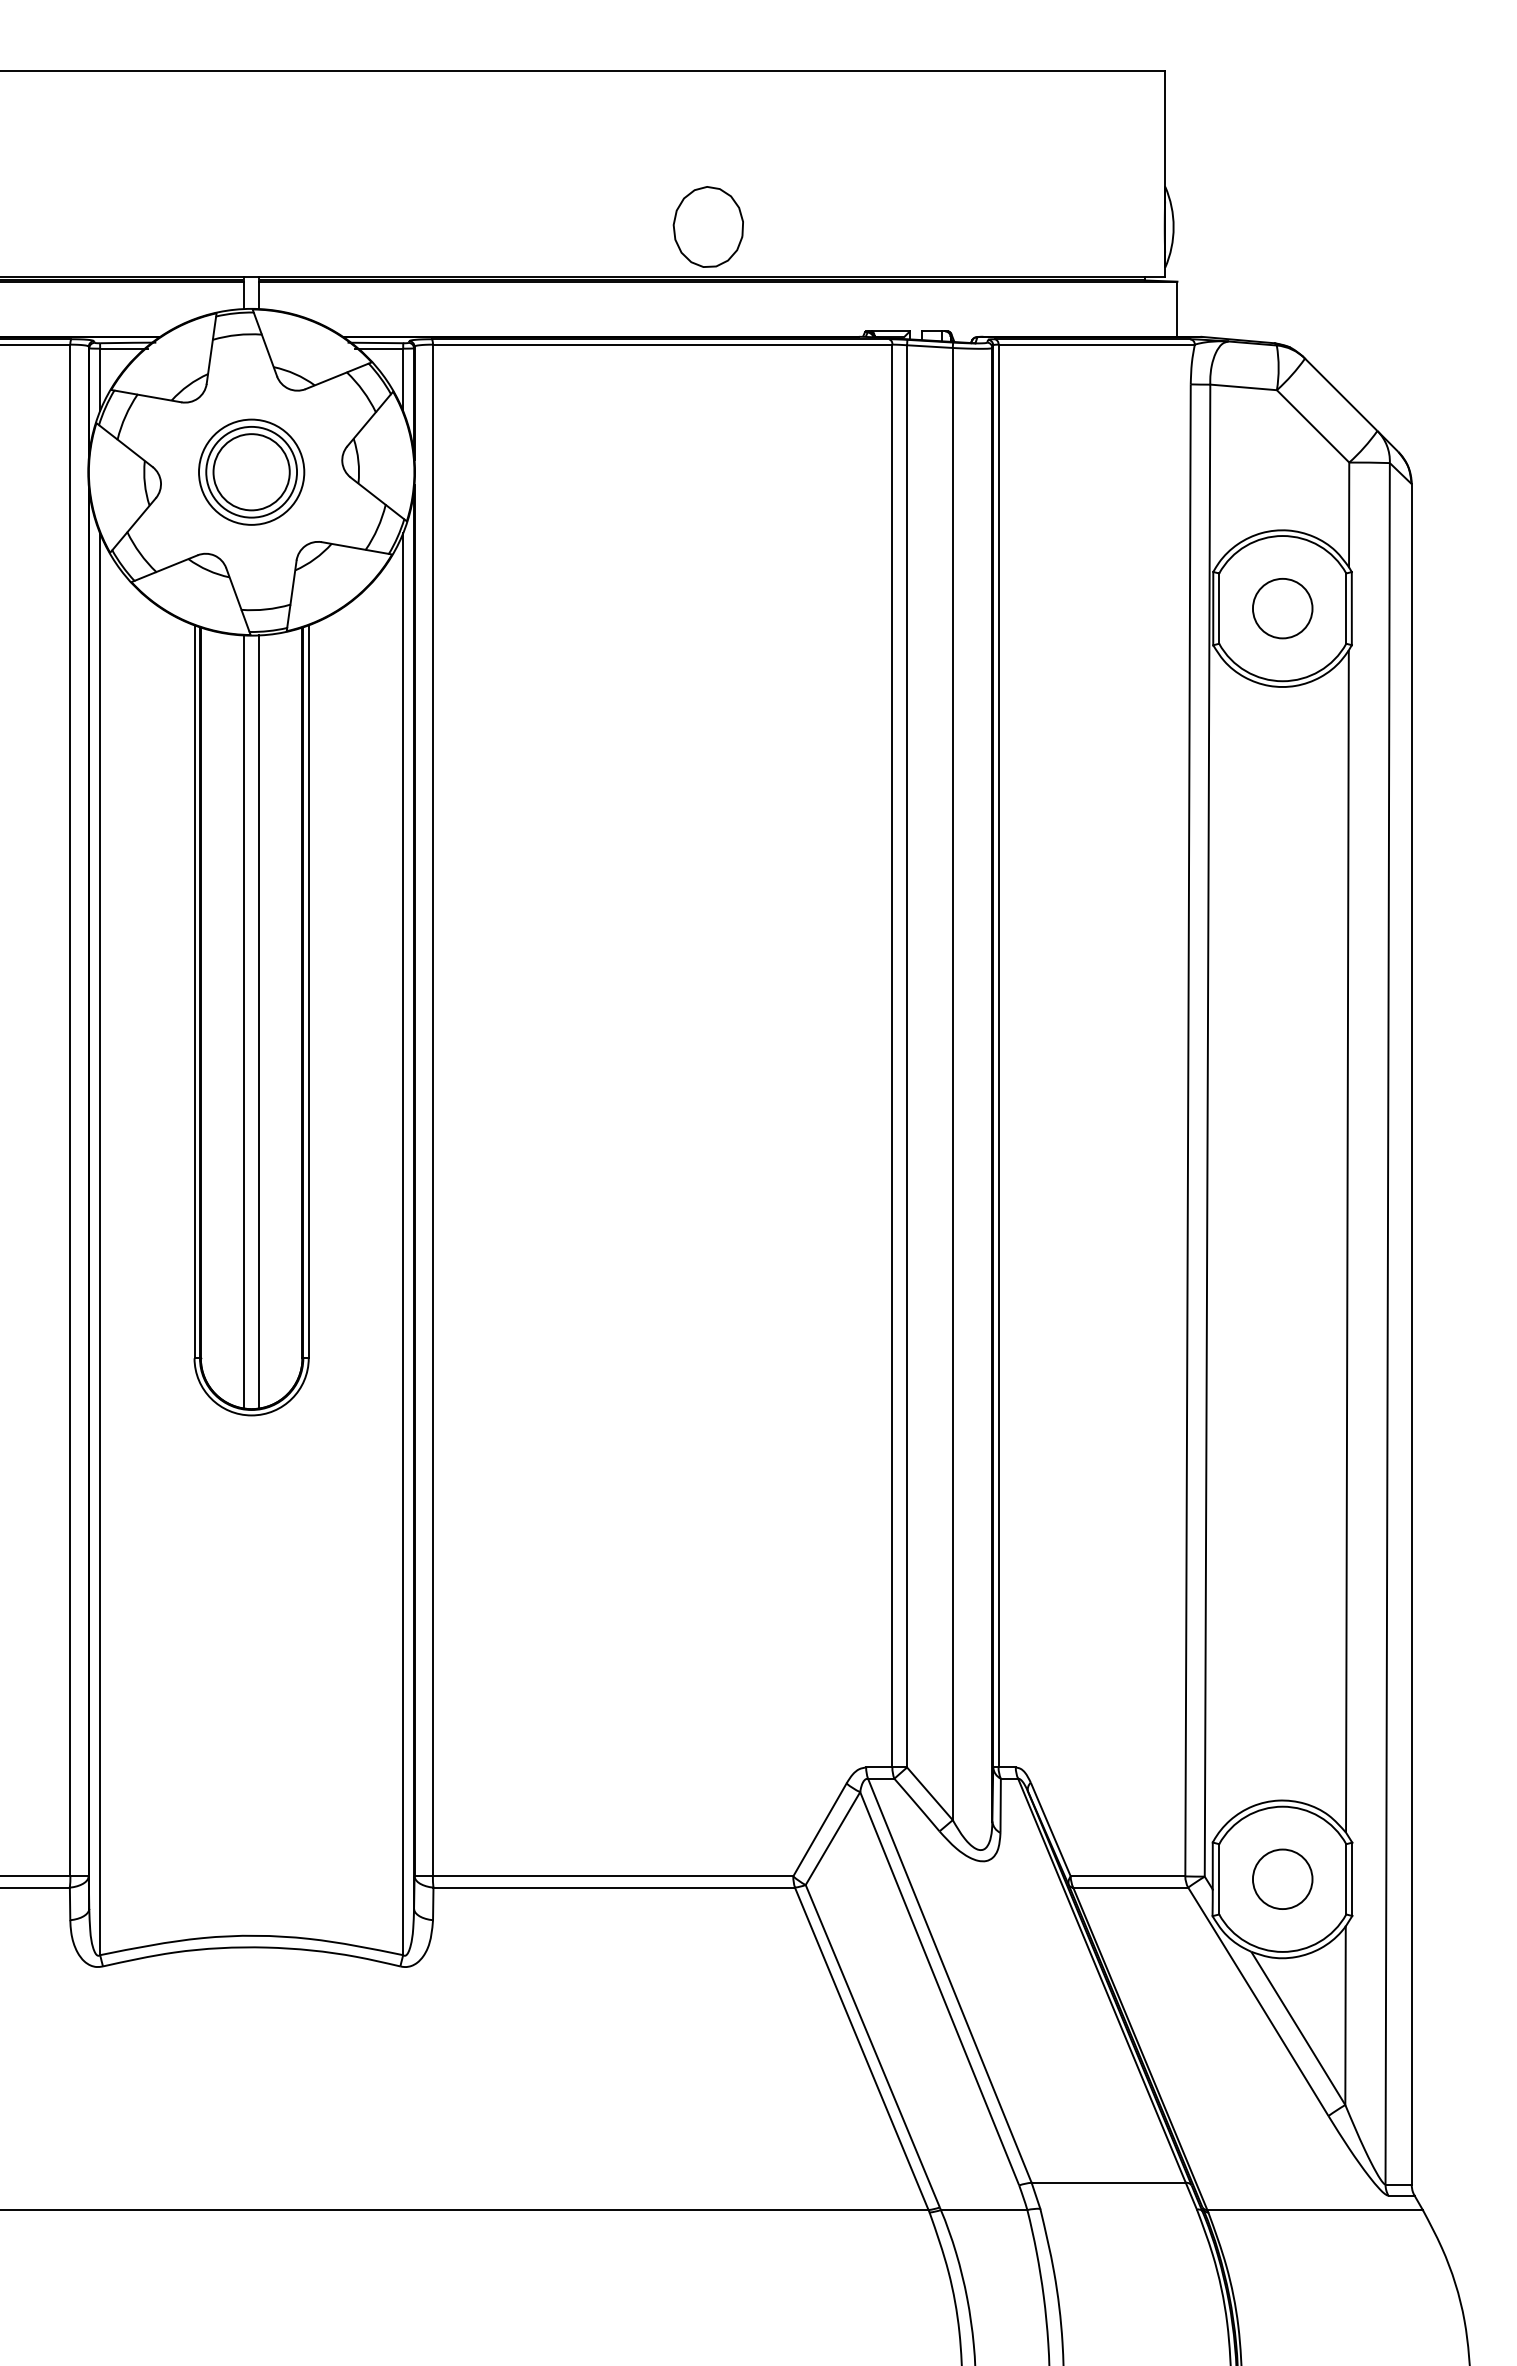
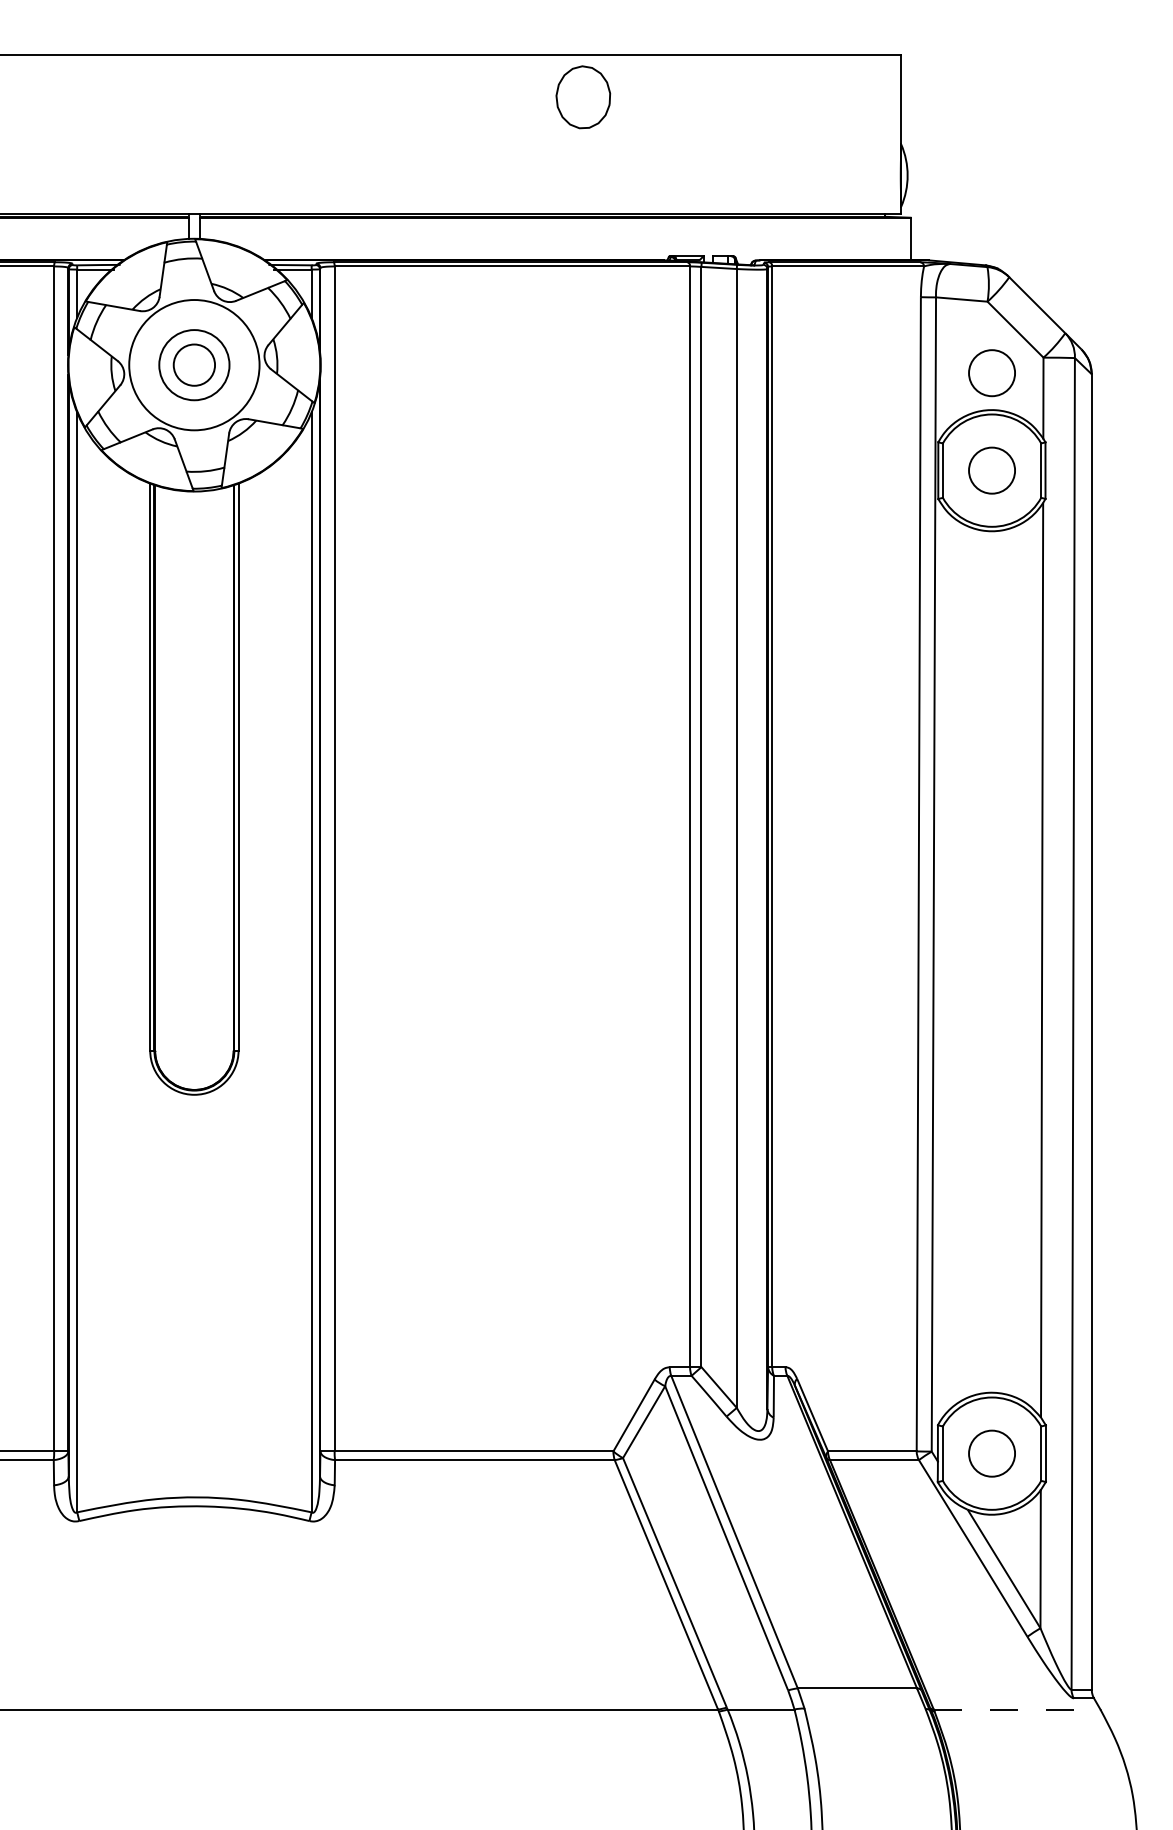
part: (707, 226) -> (582, 96), moved
circle: (251, 471) -> (194, 364), size x1.6
circle: (251, 472) -> (194, 365), size x0.7
circle: (1282, 482) -> (991, 373), added
line: (244, 1021) -> (188, 790), removed
line: (258, 1021) -> (199, 790), removed
line: (1315, 2210) -> (1017, 1709), solid -> dashed

